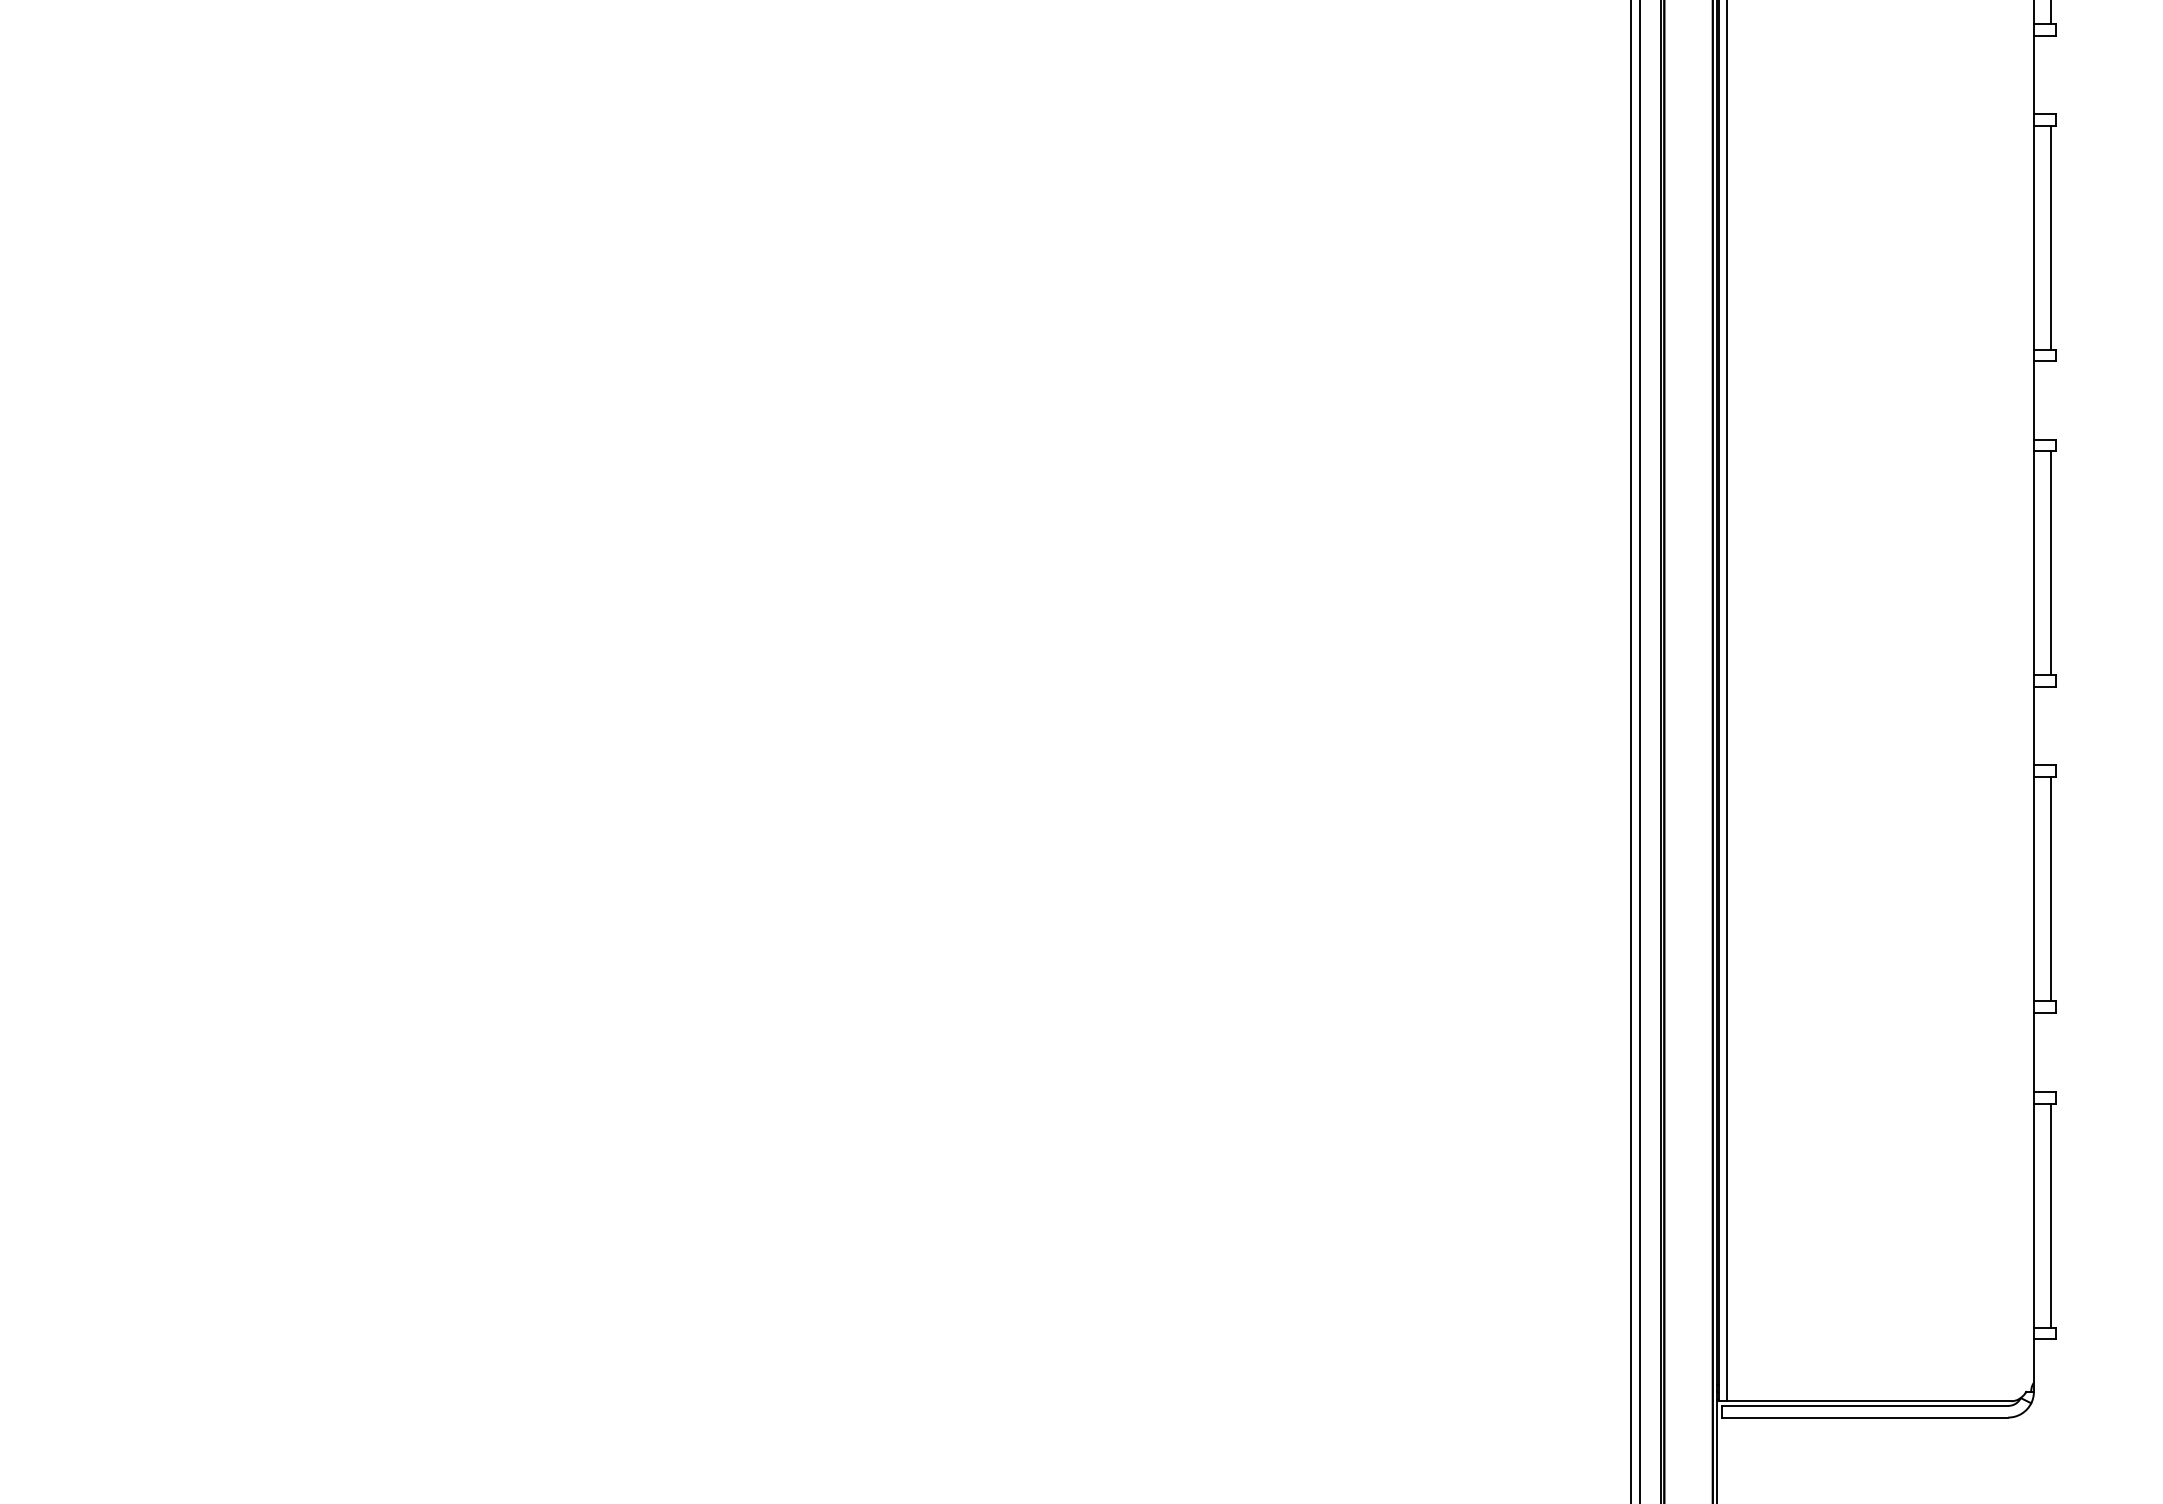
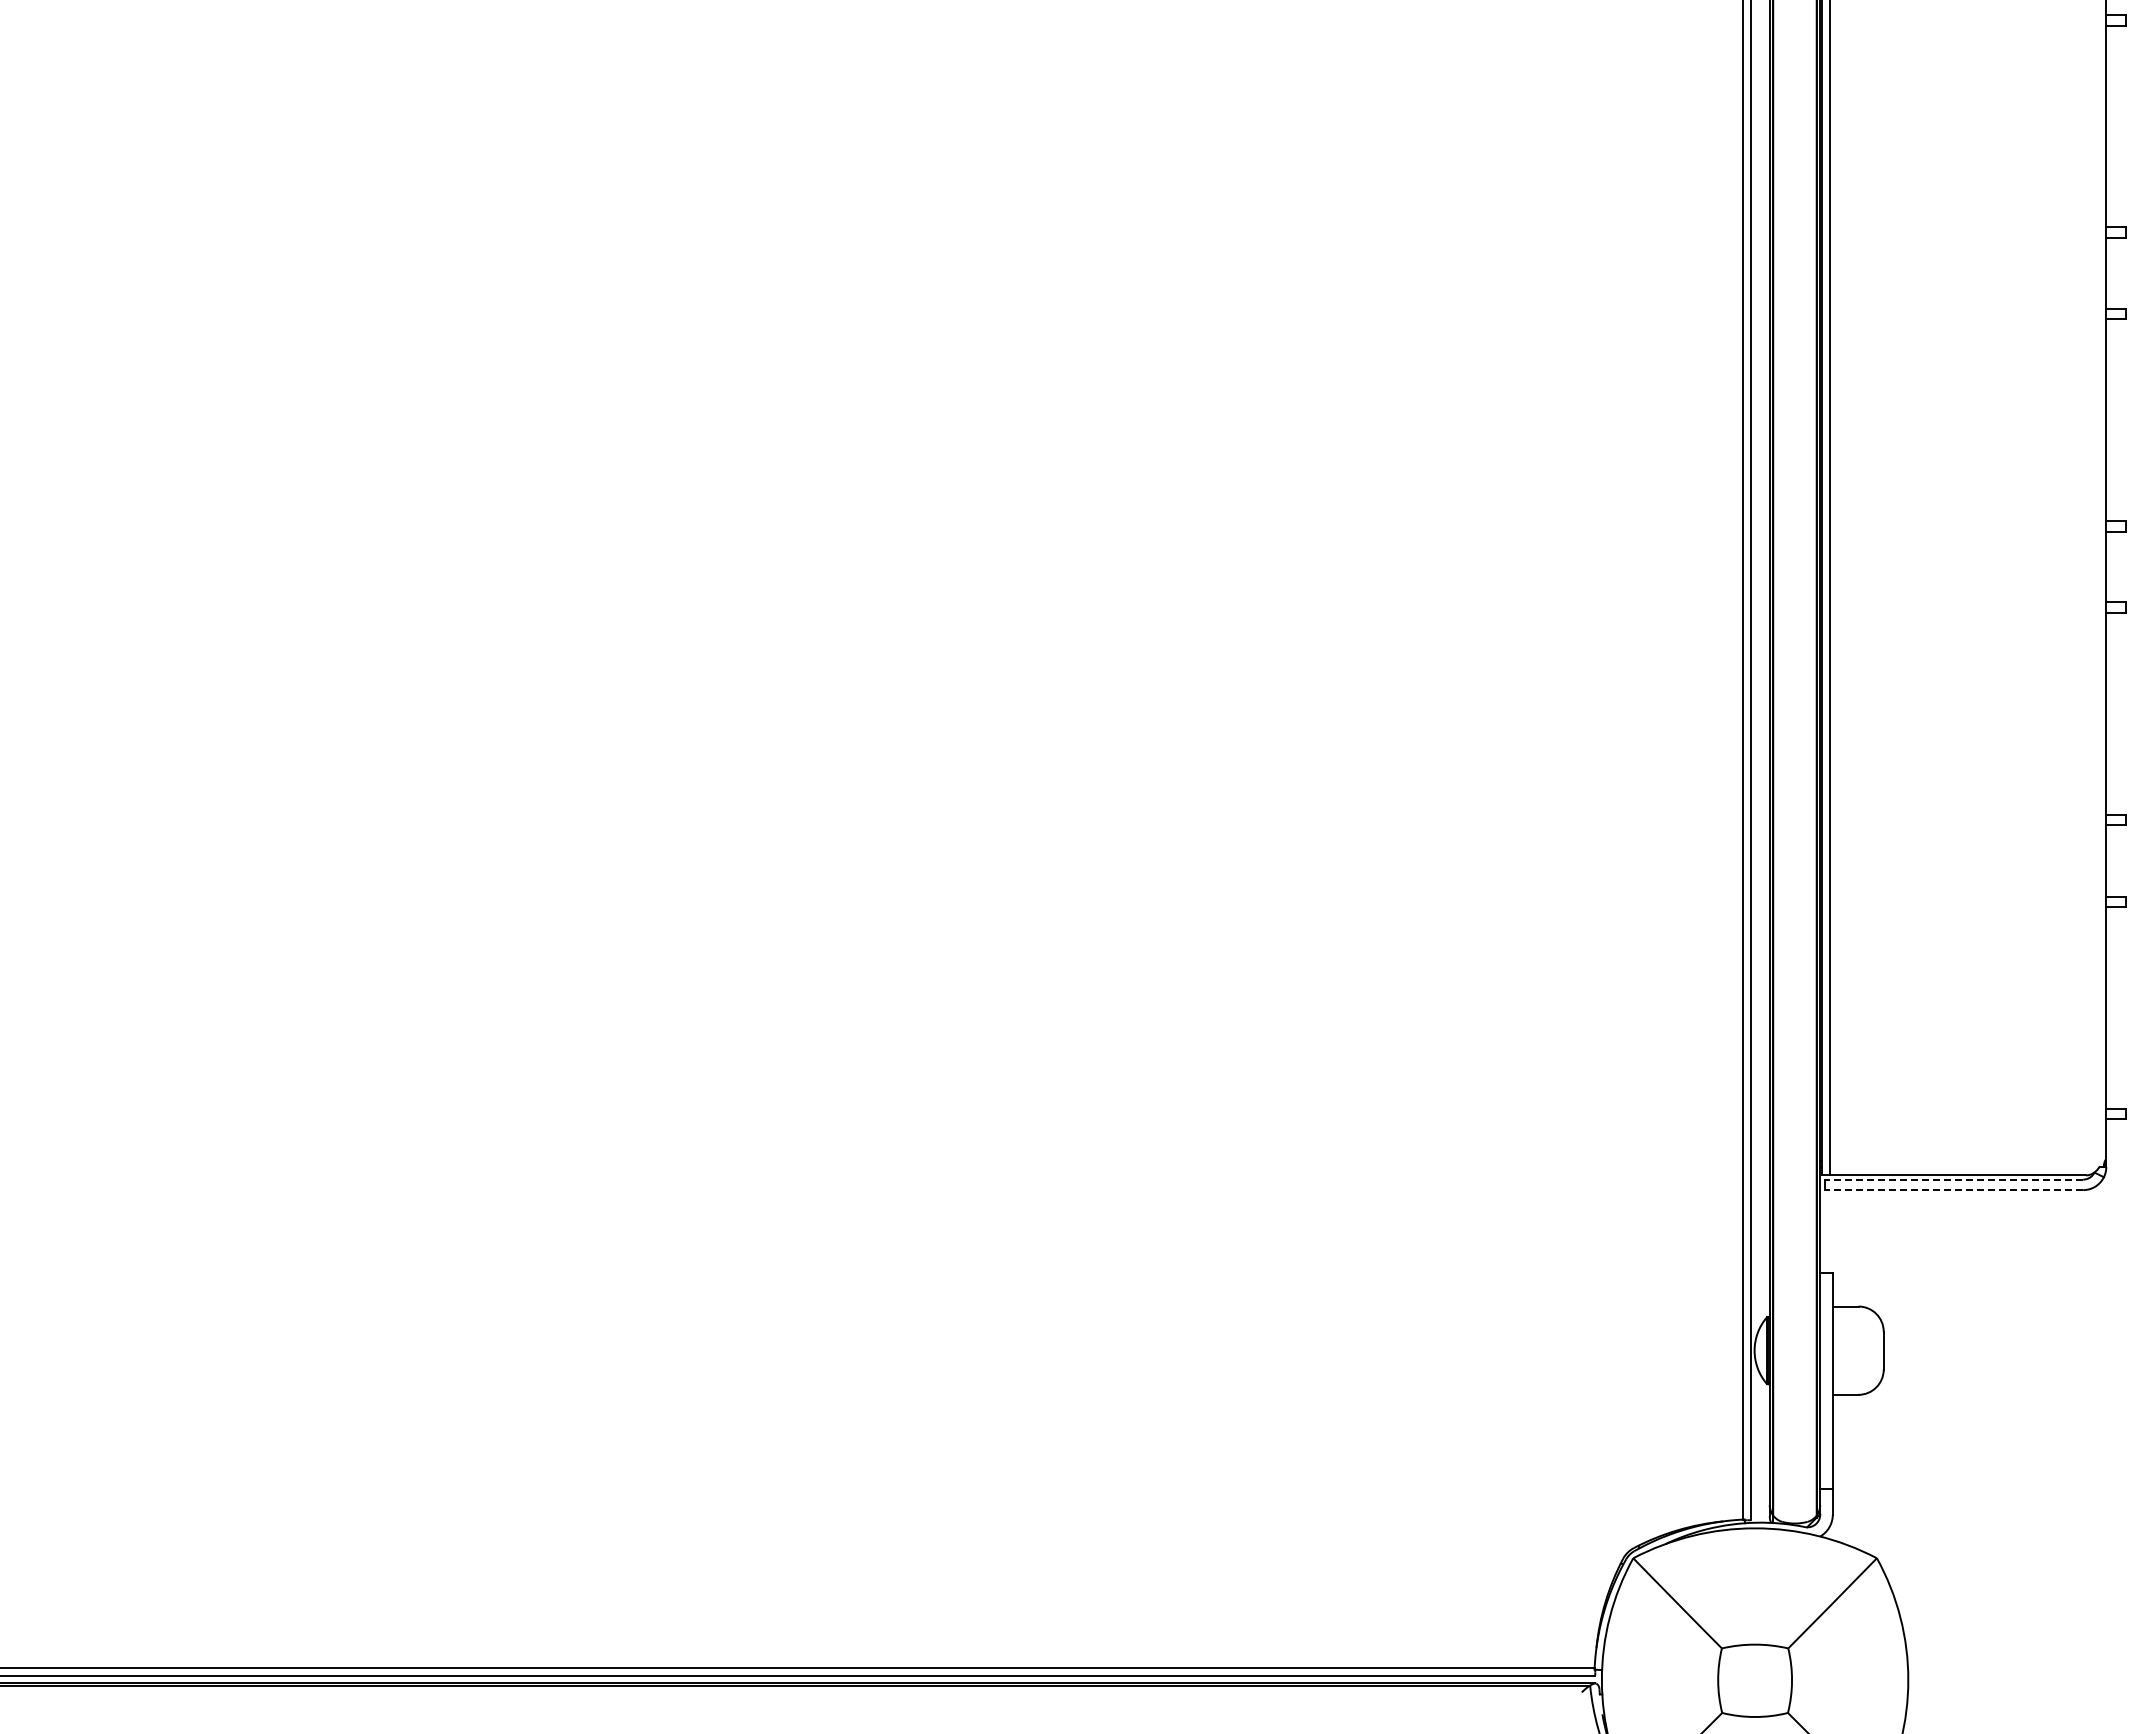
line: (2050, 237) -> (2121, 126), removed
line: (2050, 562) -> (2121, 419), removed
line: (2050, 888) -> (2121, 713), removed
line: (2050, 1214) -> (2121, 1007), removed
line: (1865, 1405) -> (1954, 1179), solid -> dashed
line: (1865, 1417) -> (1954, 1190), solid -> dashed

